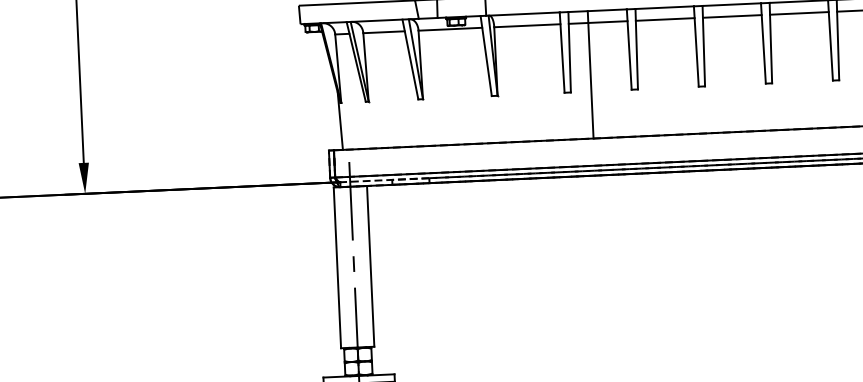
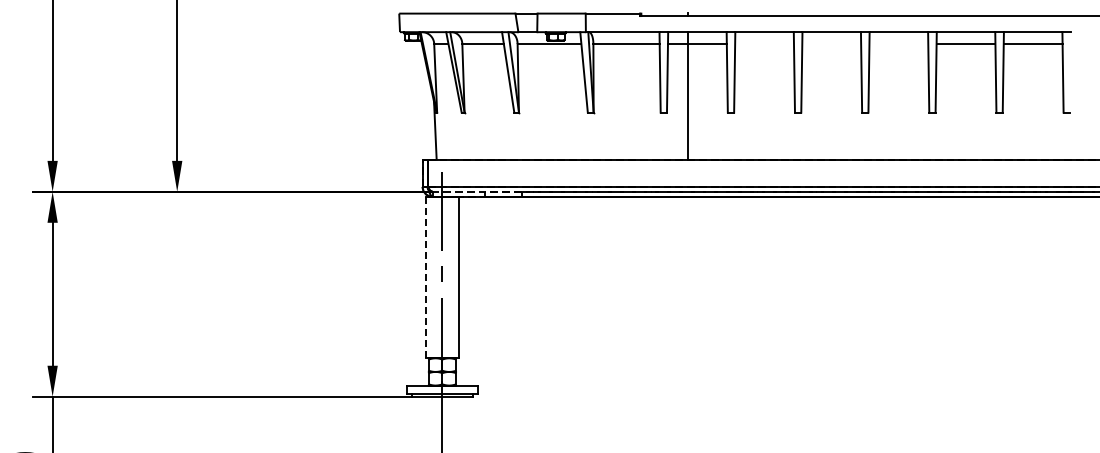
line: (799, 12) -> (898, 43), removed
line: (732, 15) -> (831, 43), removed
line: (665, 19) -> (764, 43), removed
line: (337, 268) -> (425, 277), solid -> dashed

